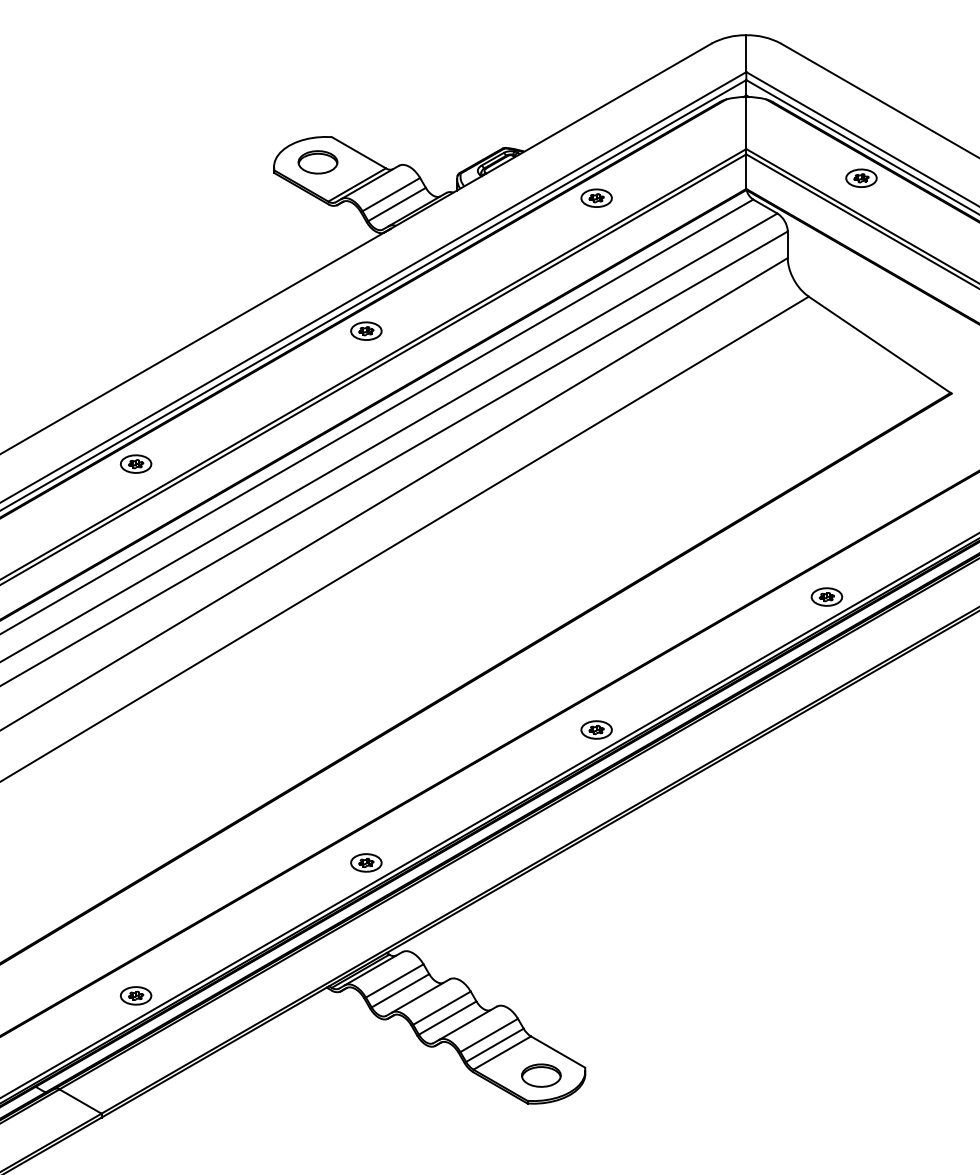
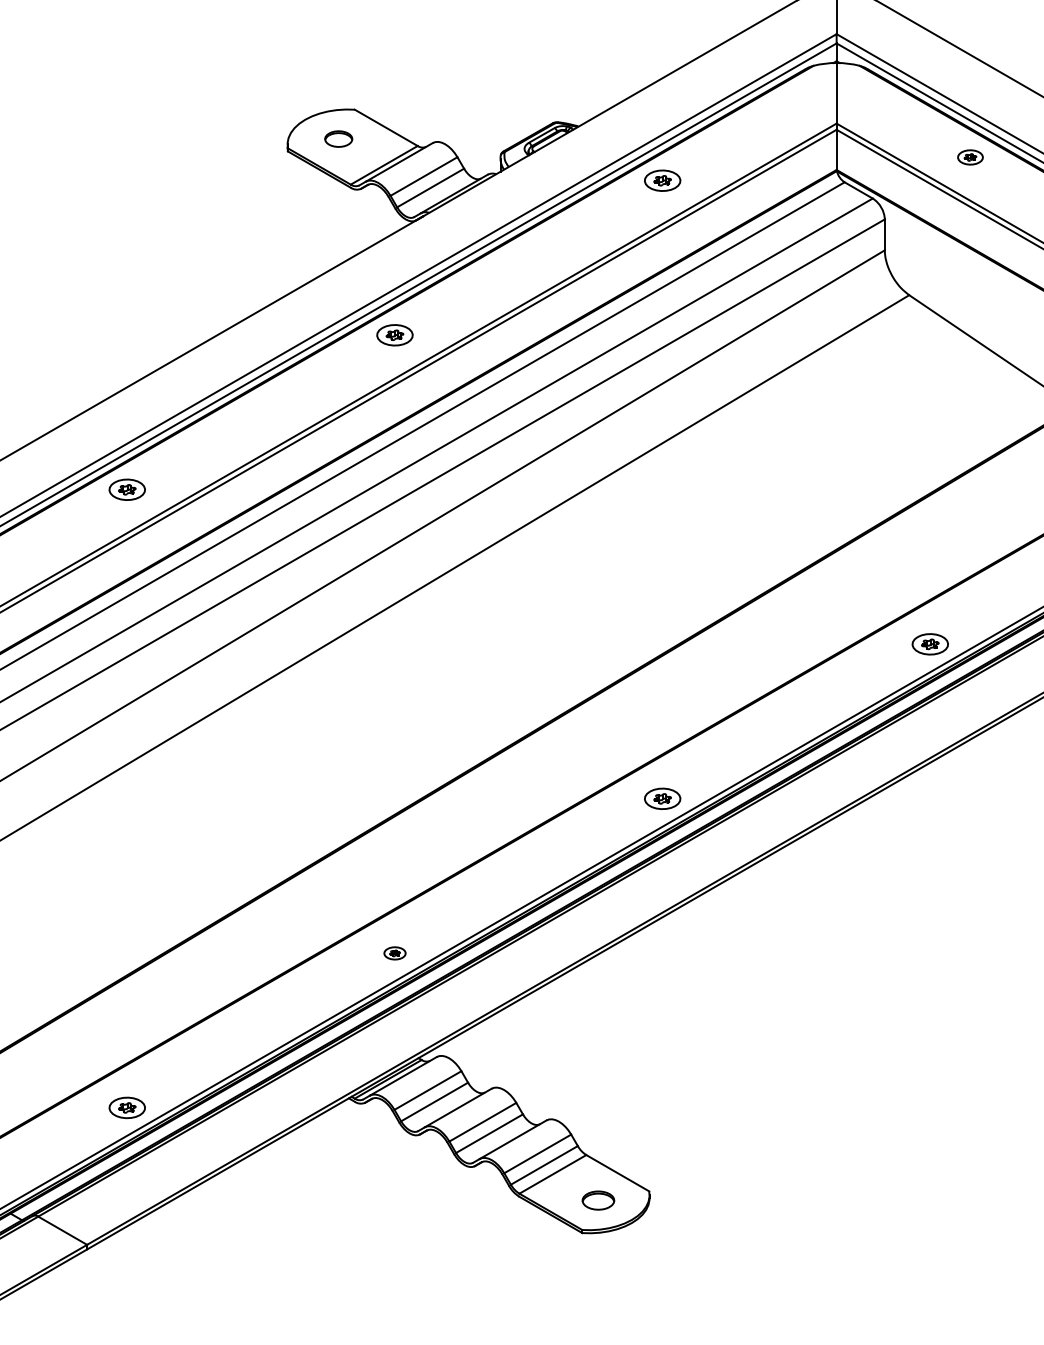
part: (317, 162) -> (338, 139), size x0.6
part: (861, 177) -> (970, 156), size x0.7
part: (366, 862) -> (395, 952), size x0.6
part: (541, 1075) -> (598, 1200), size x0.7

